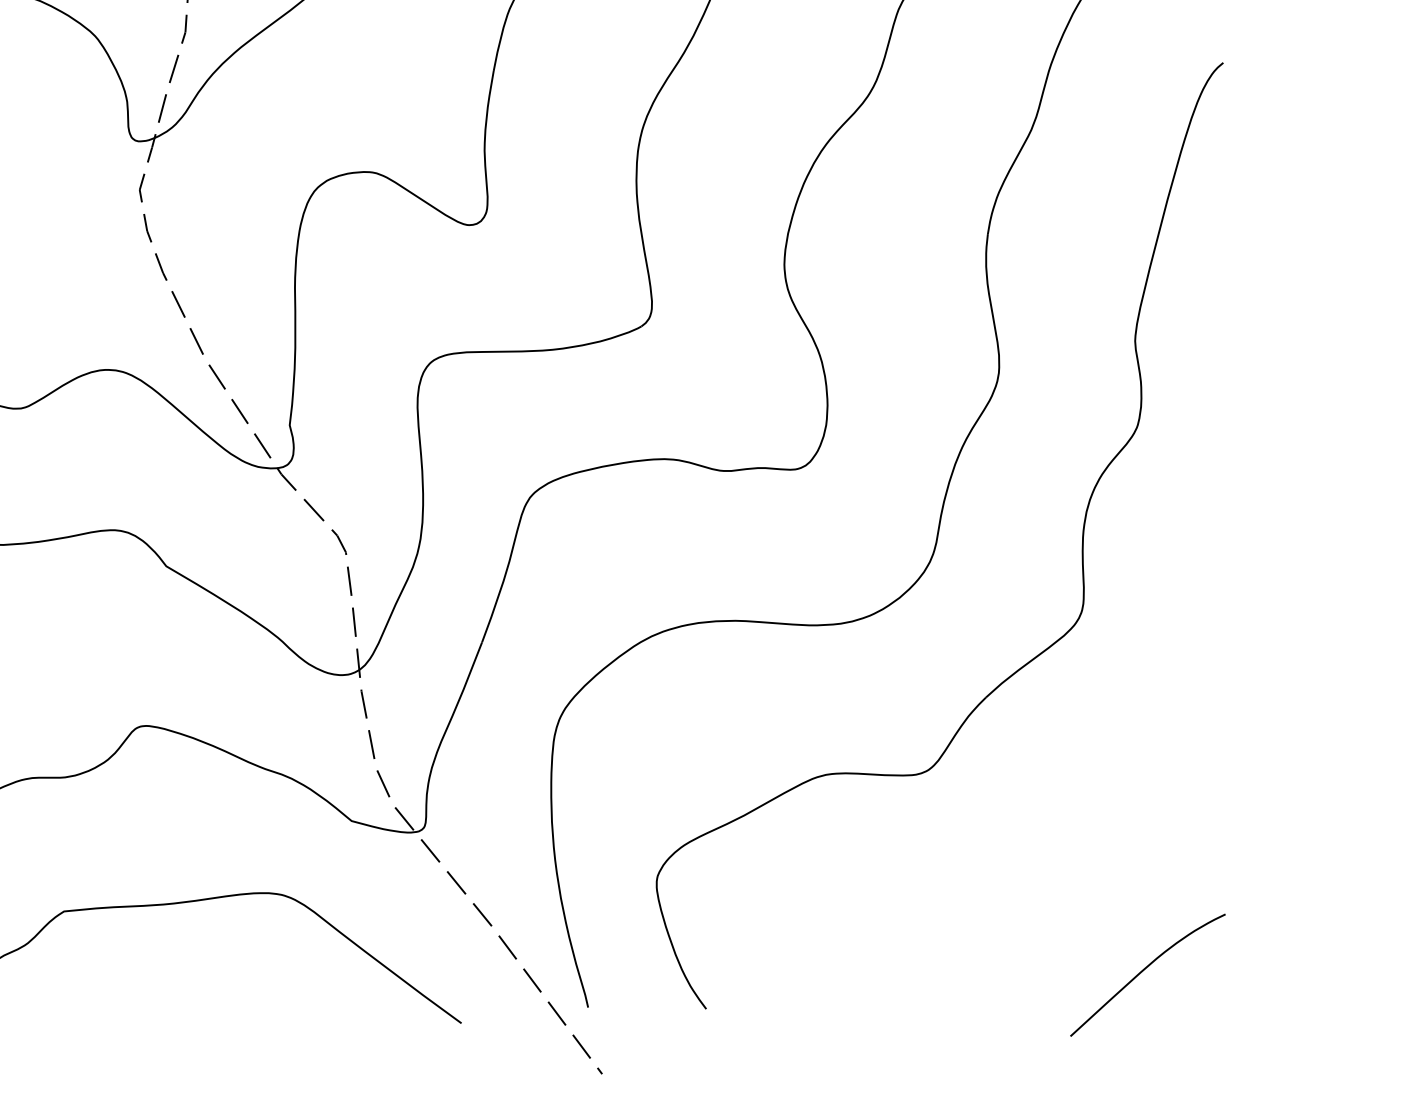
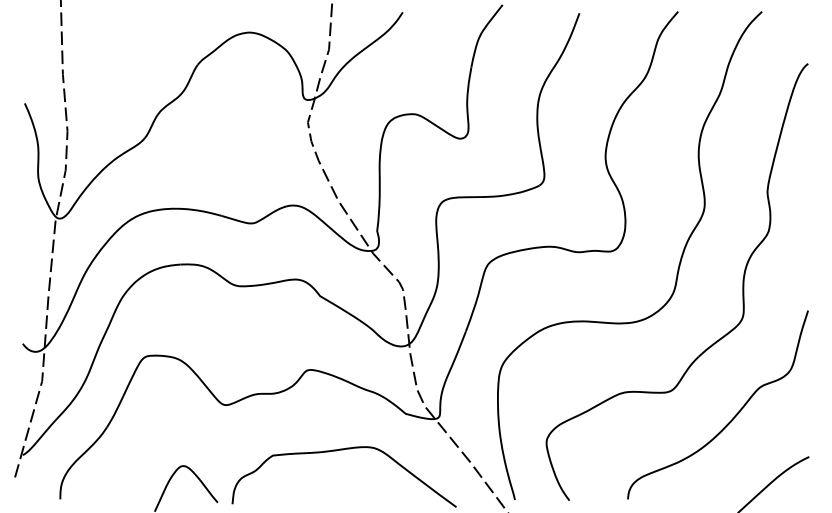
curve: (1063, 824) -> (734, 415), added

